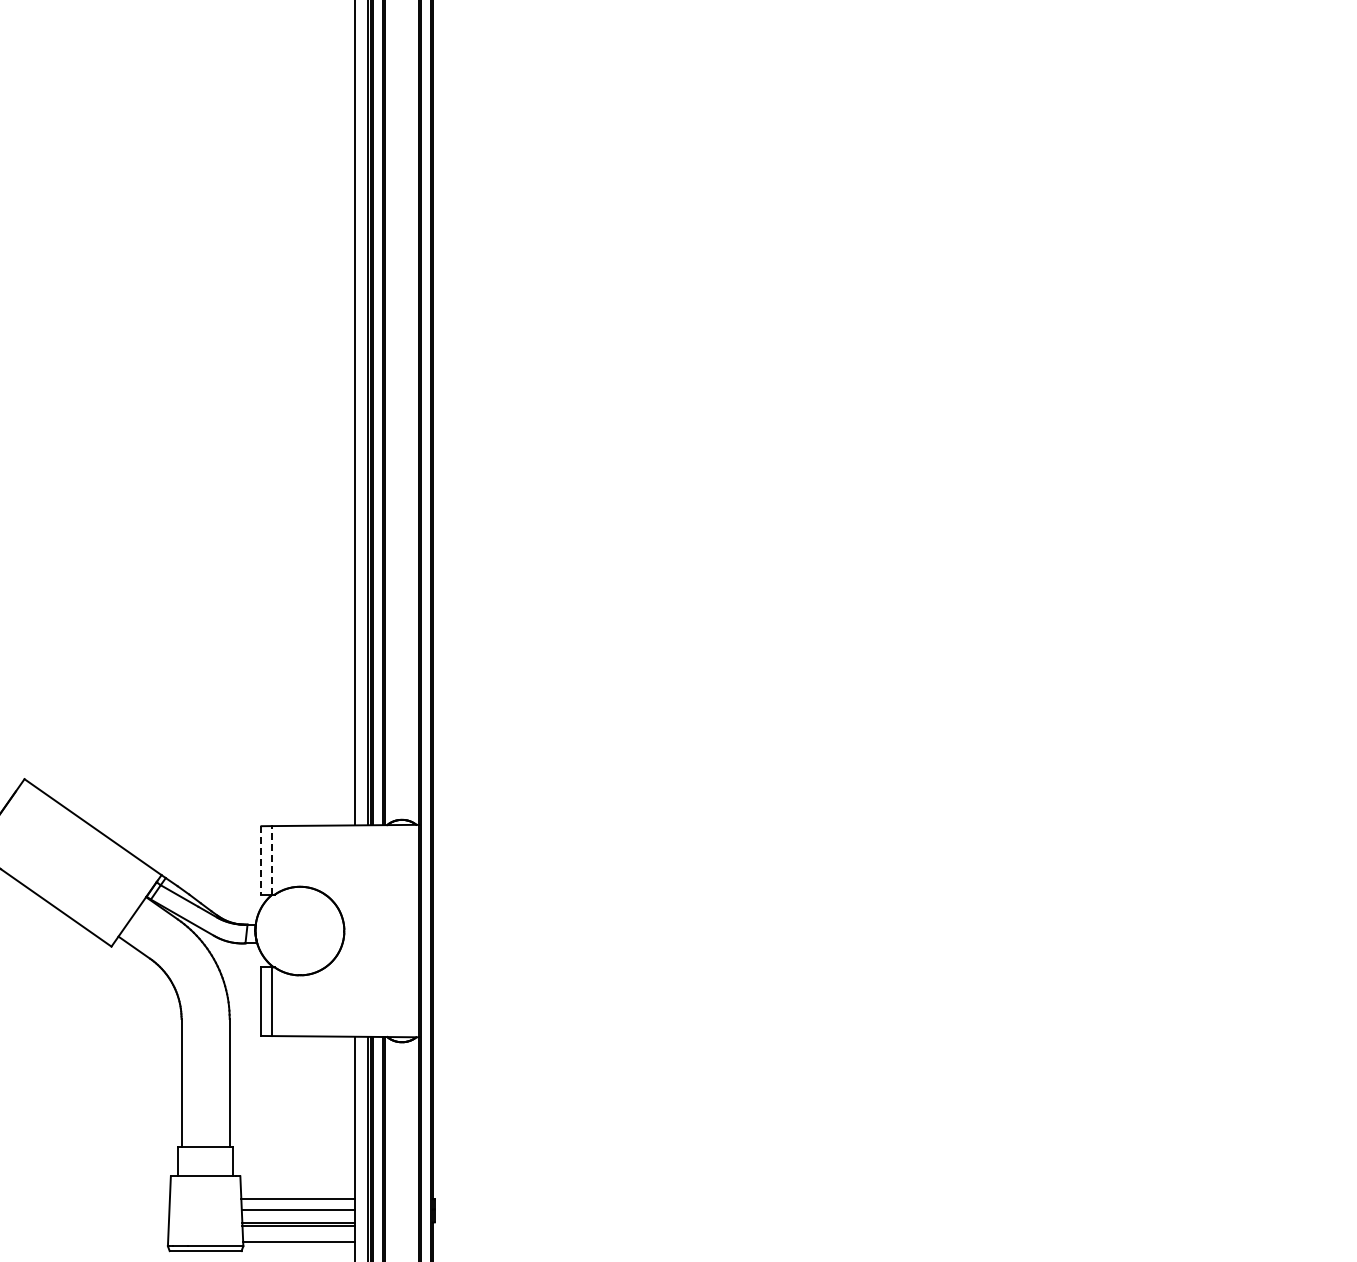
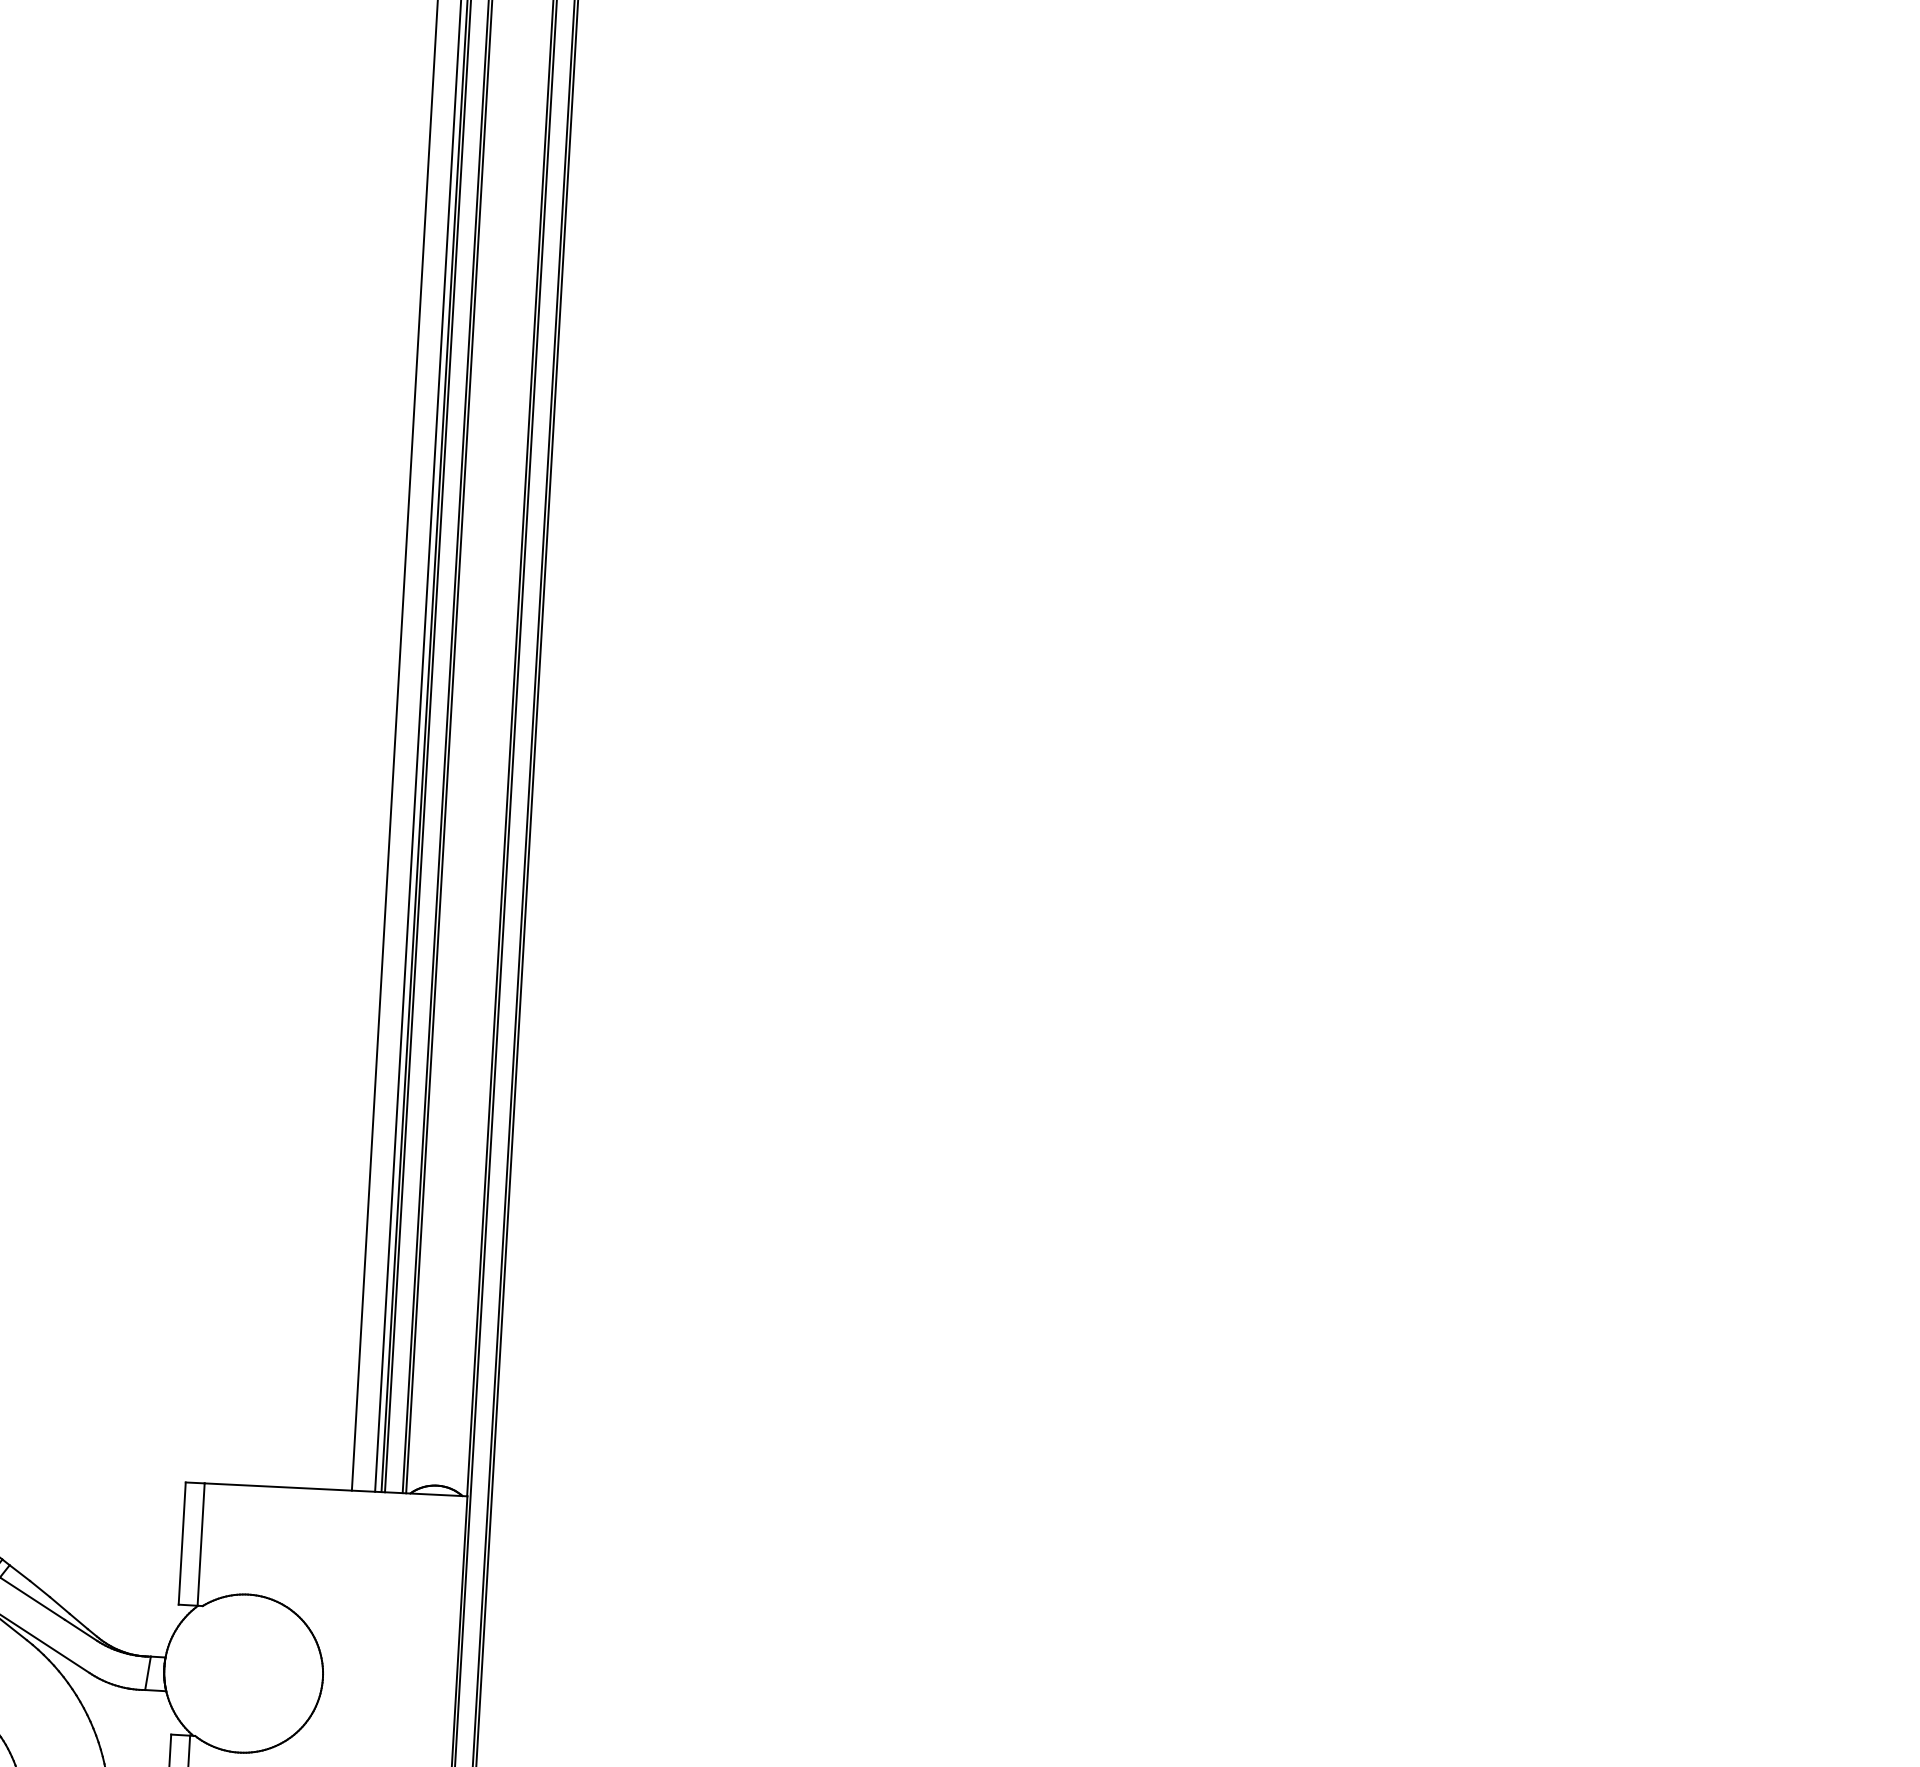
line: (272, 859) -> (202, 1543), dashed -> solid
line: (261, 860) -> (182, 1543), dashed -> solid

